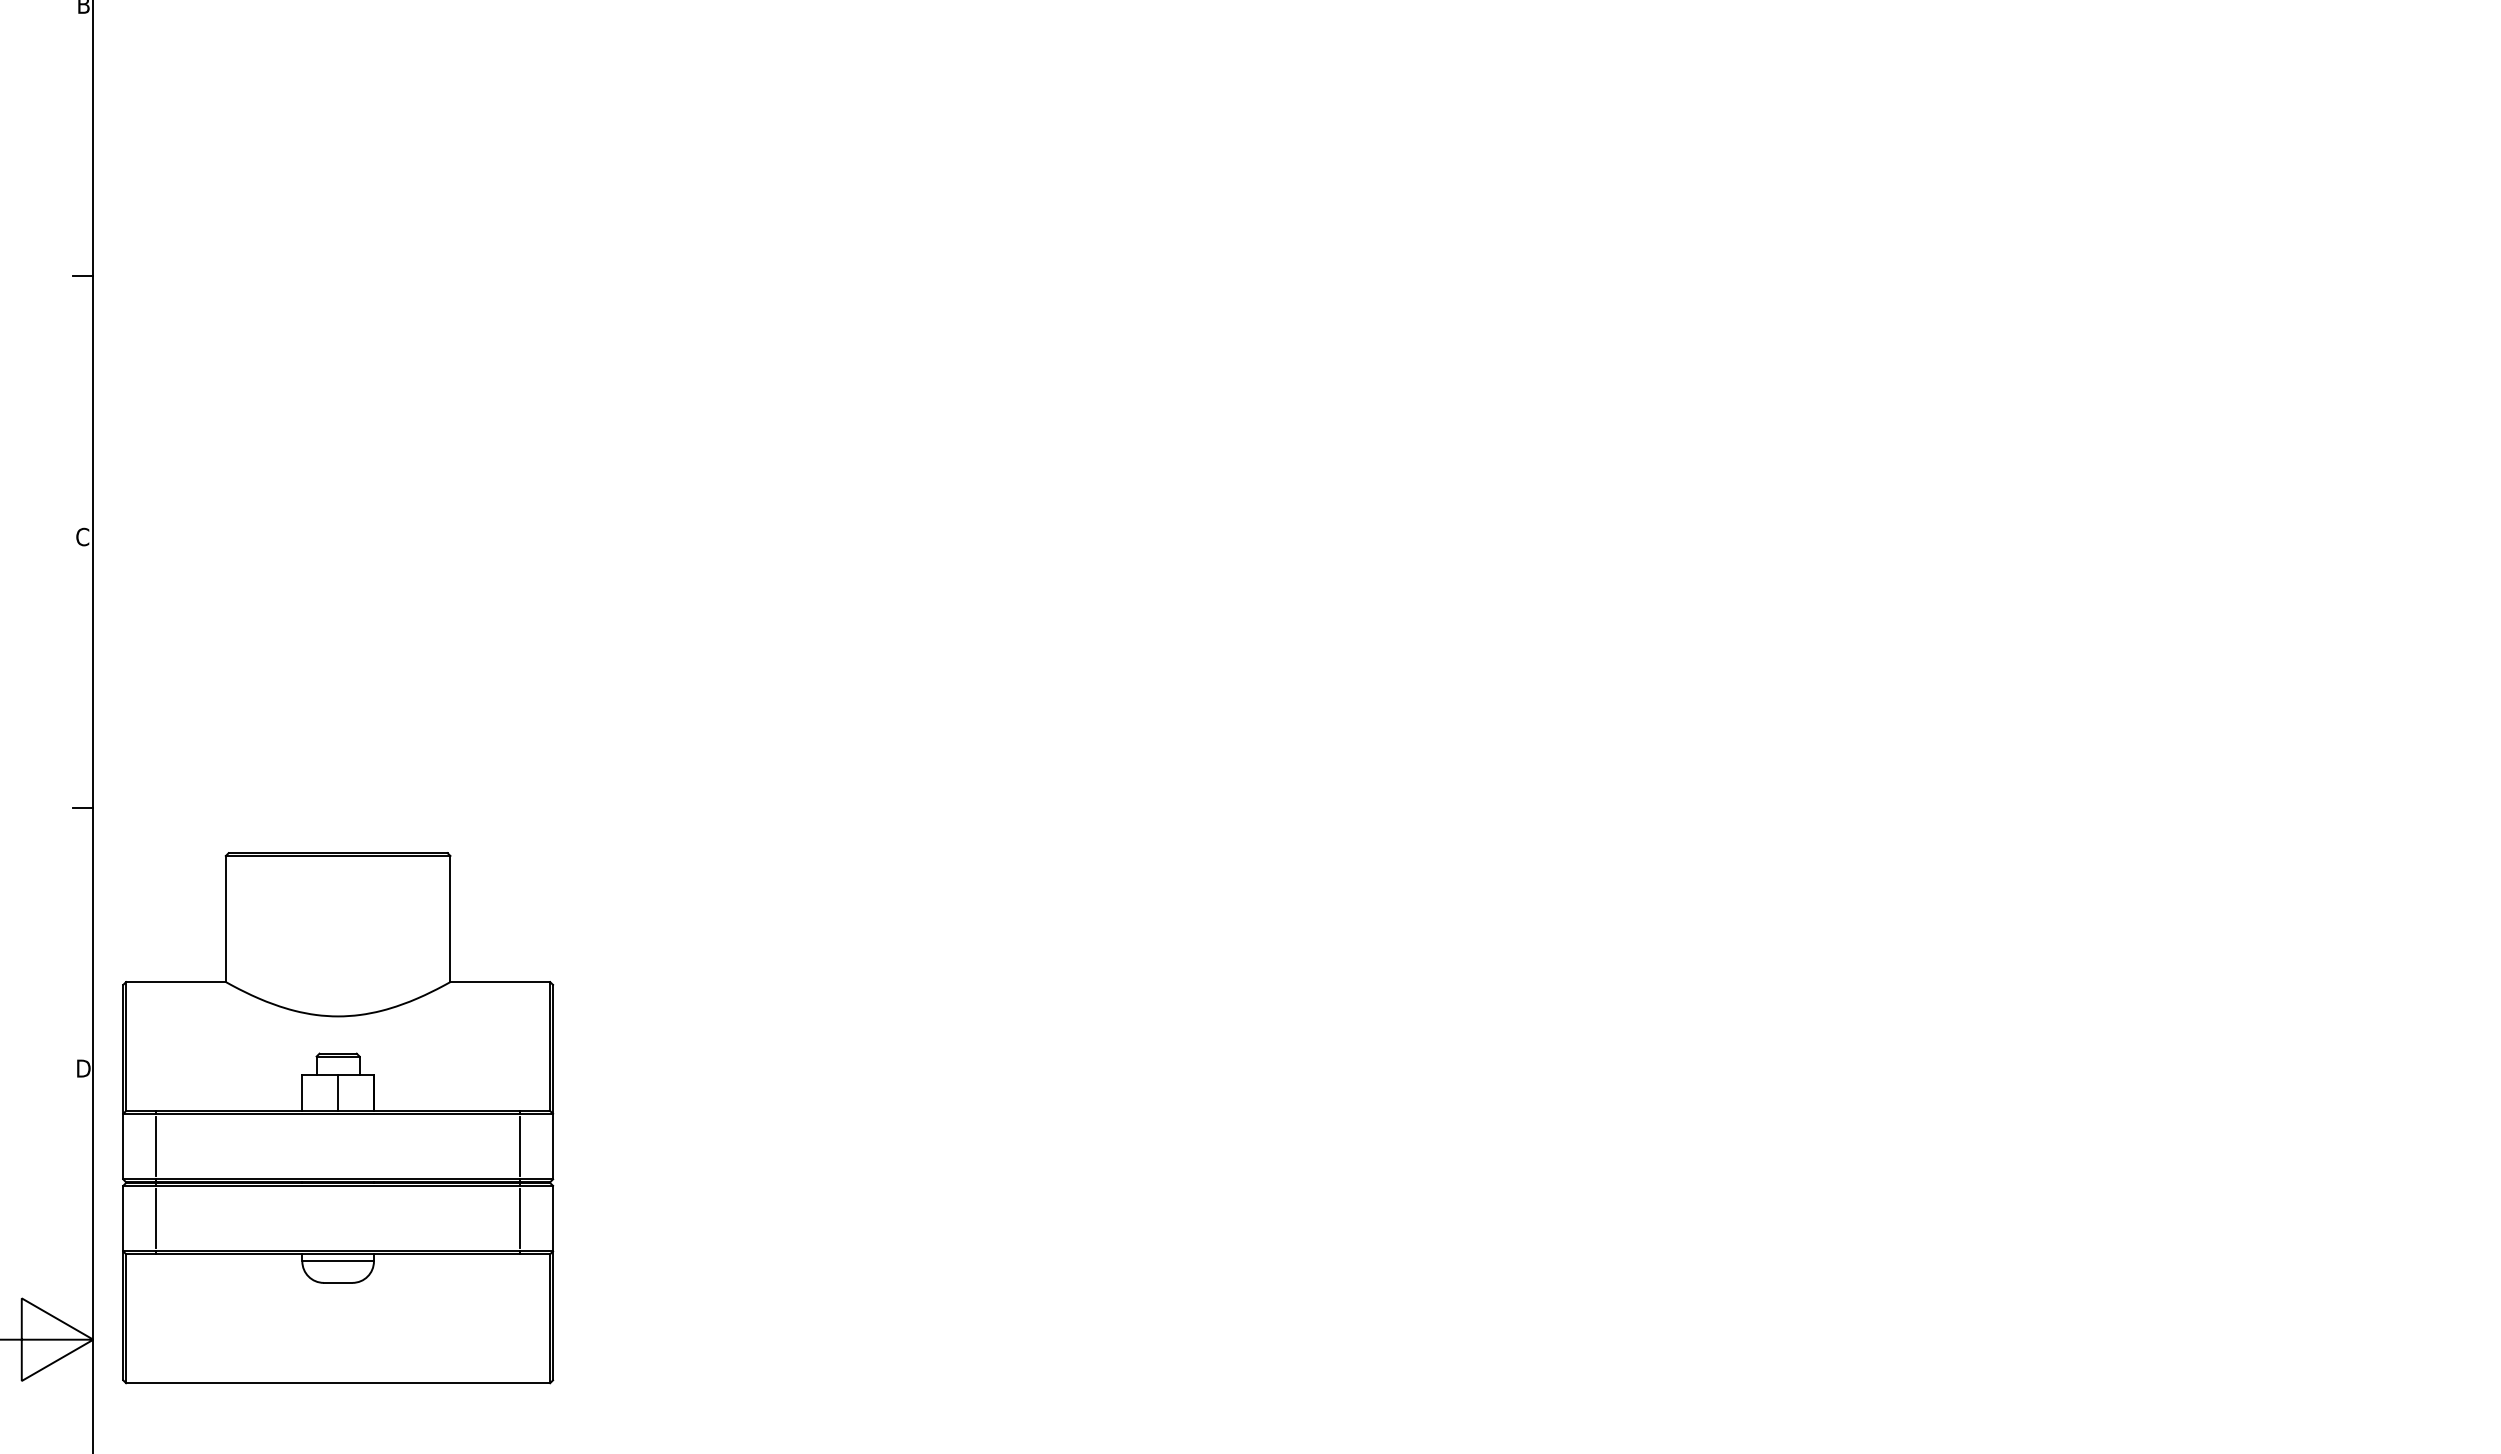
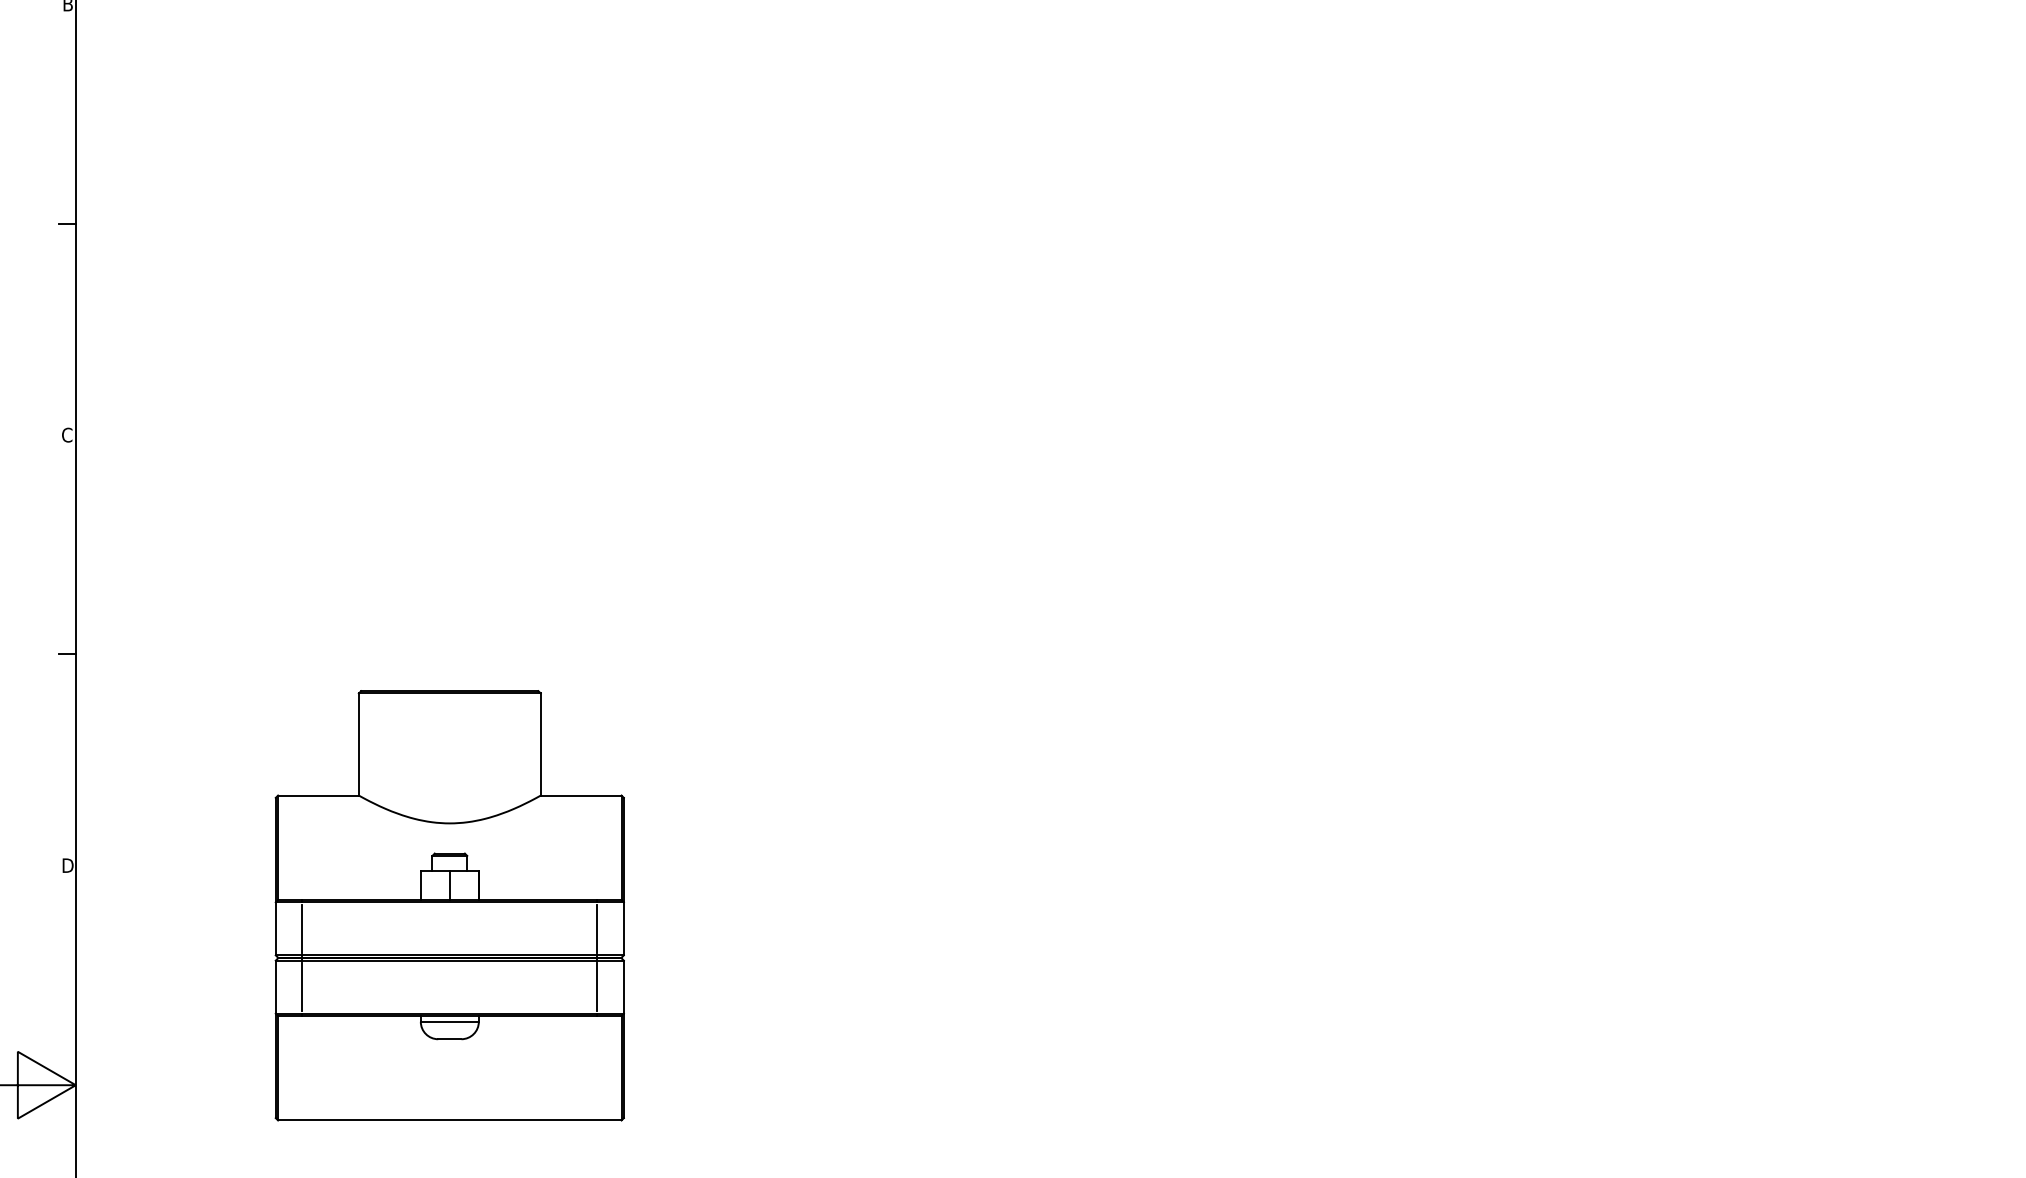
part: (338, 1118) -> (450, 906), moved

